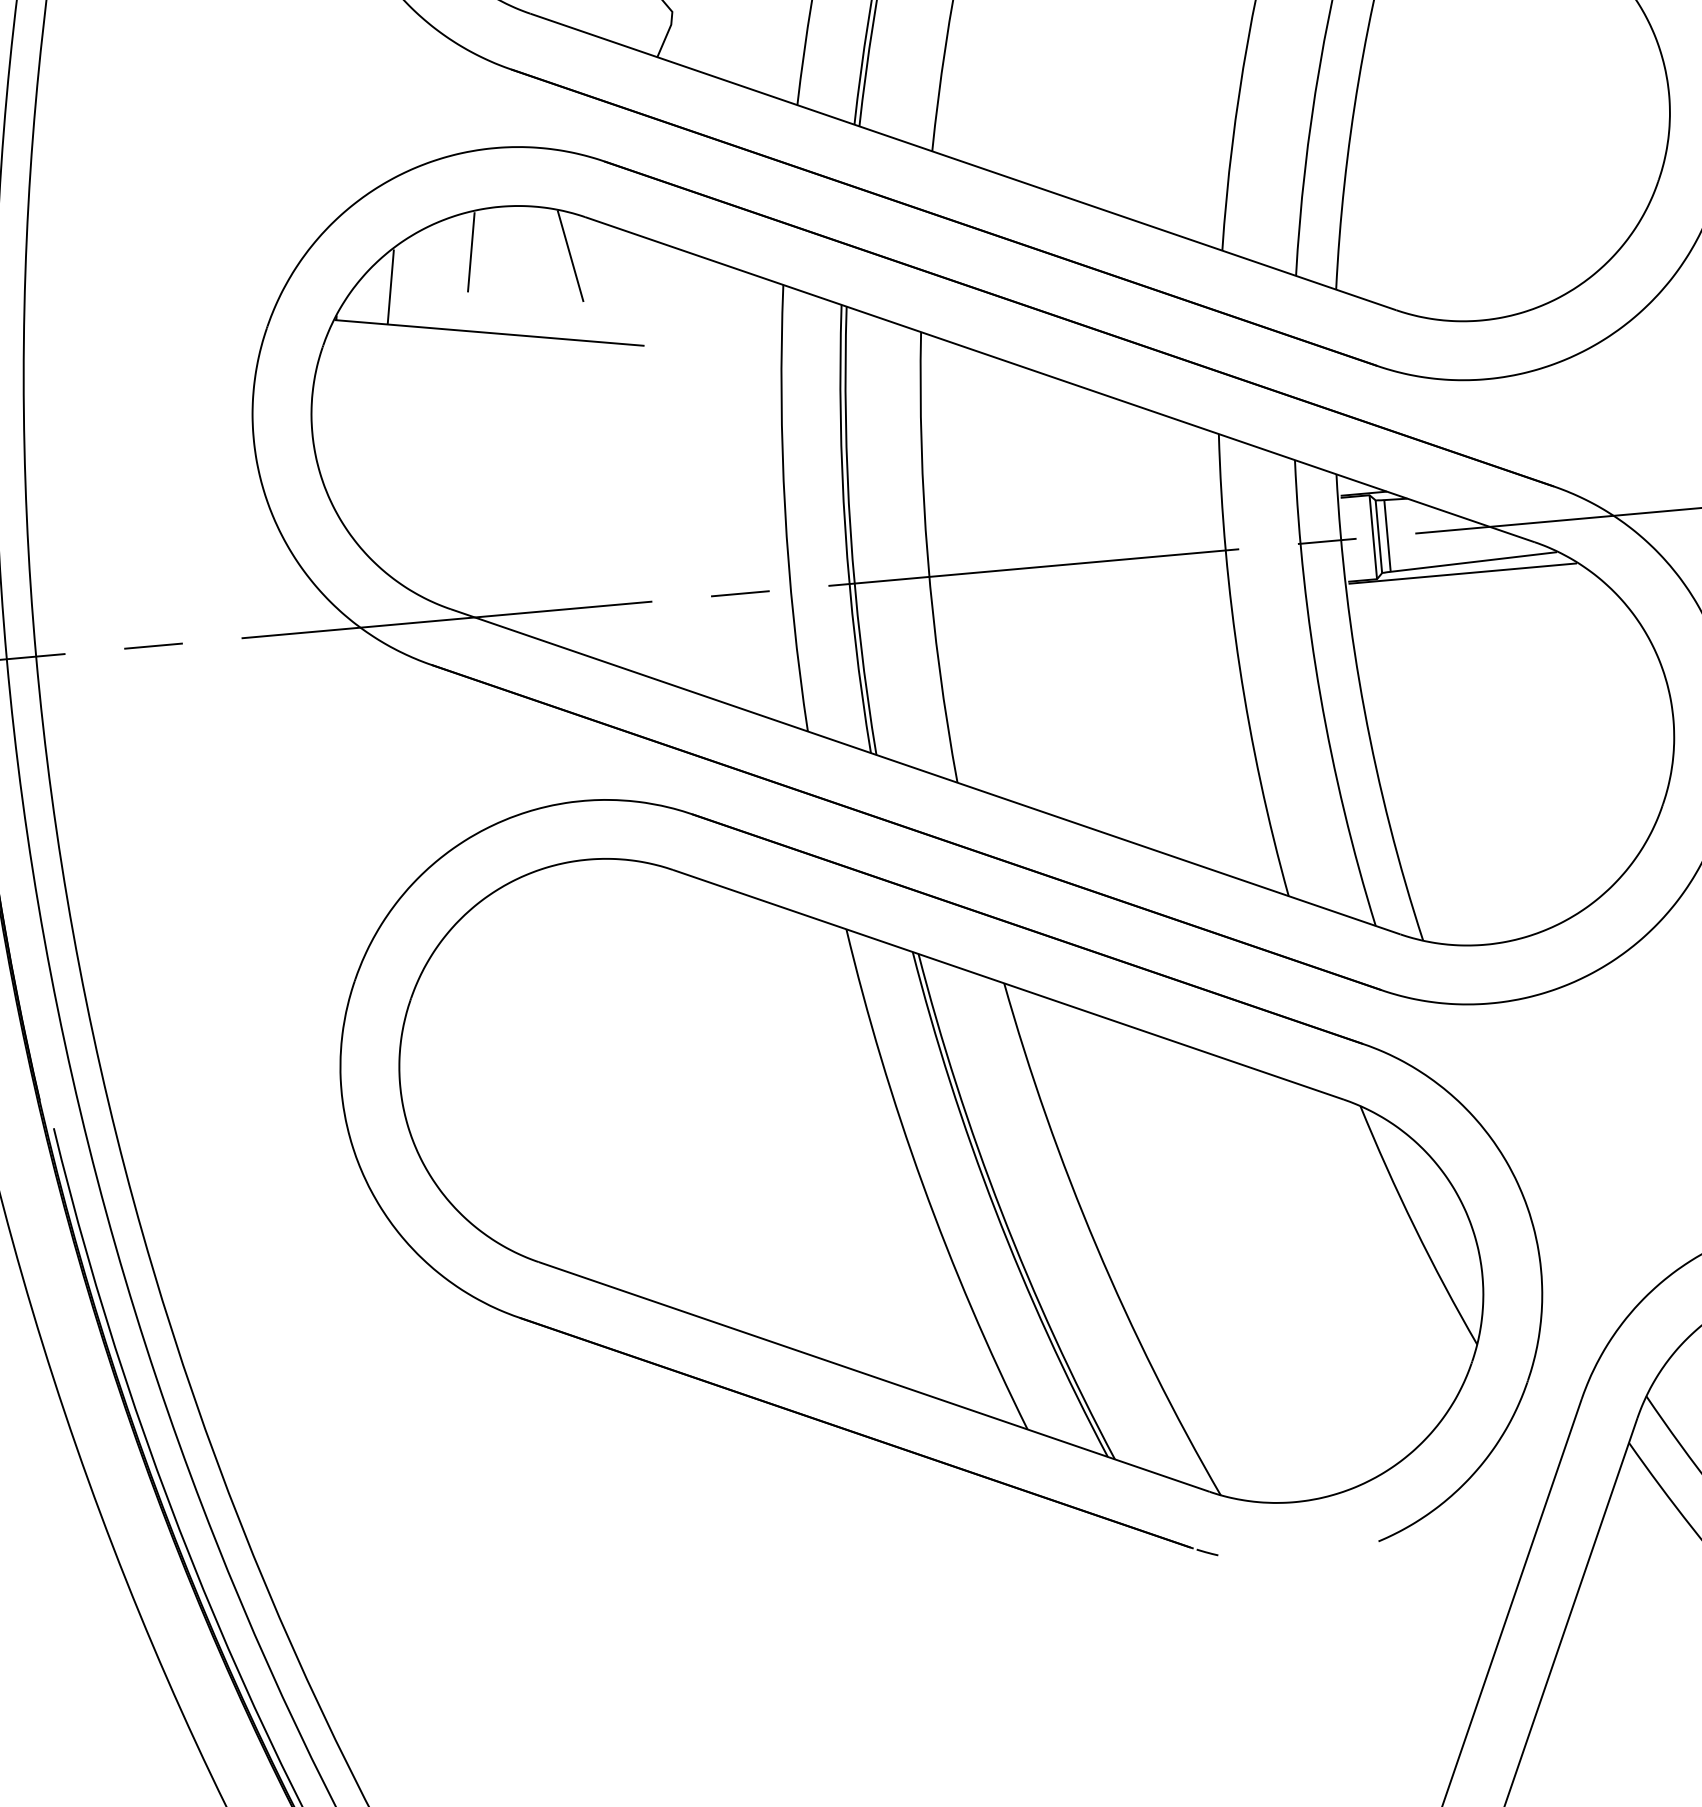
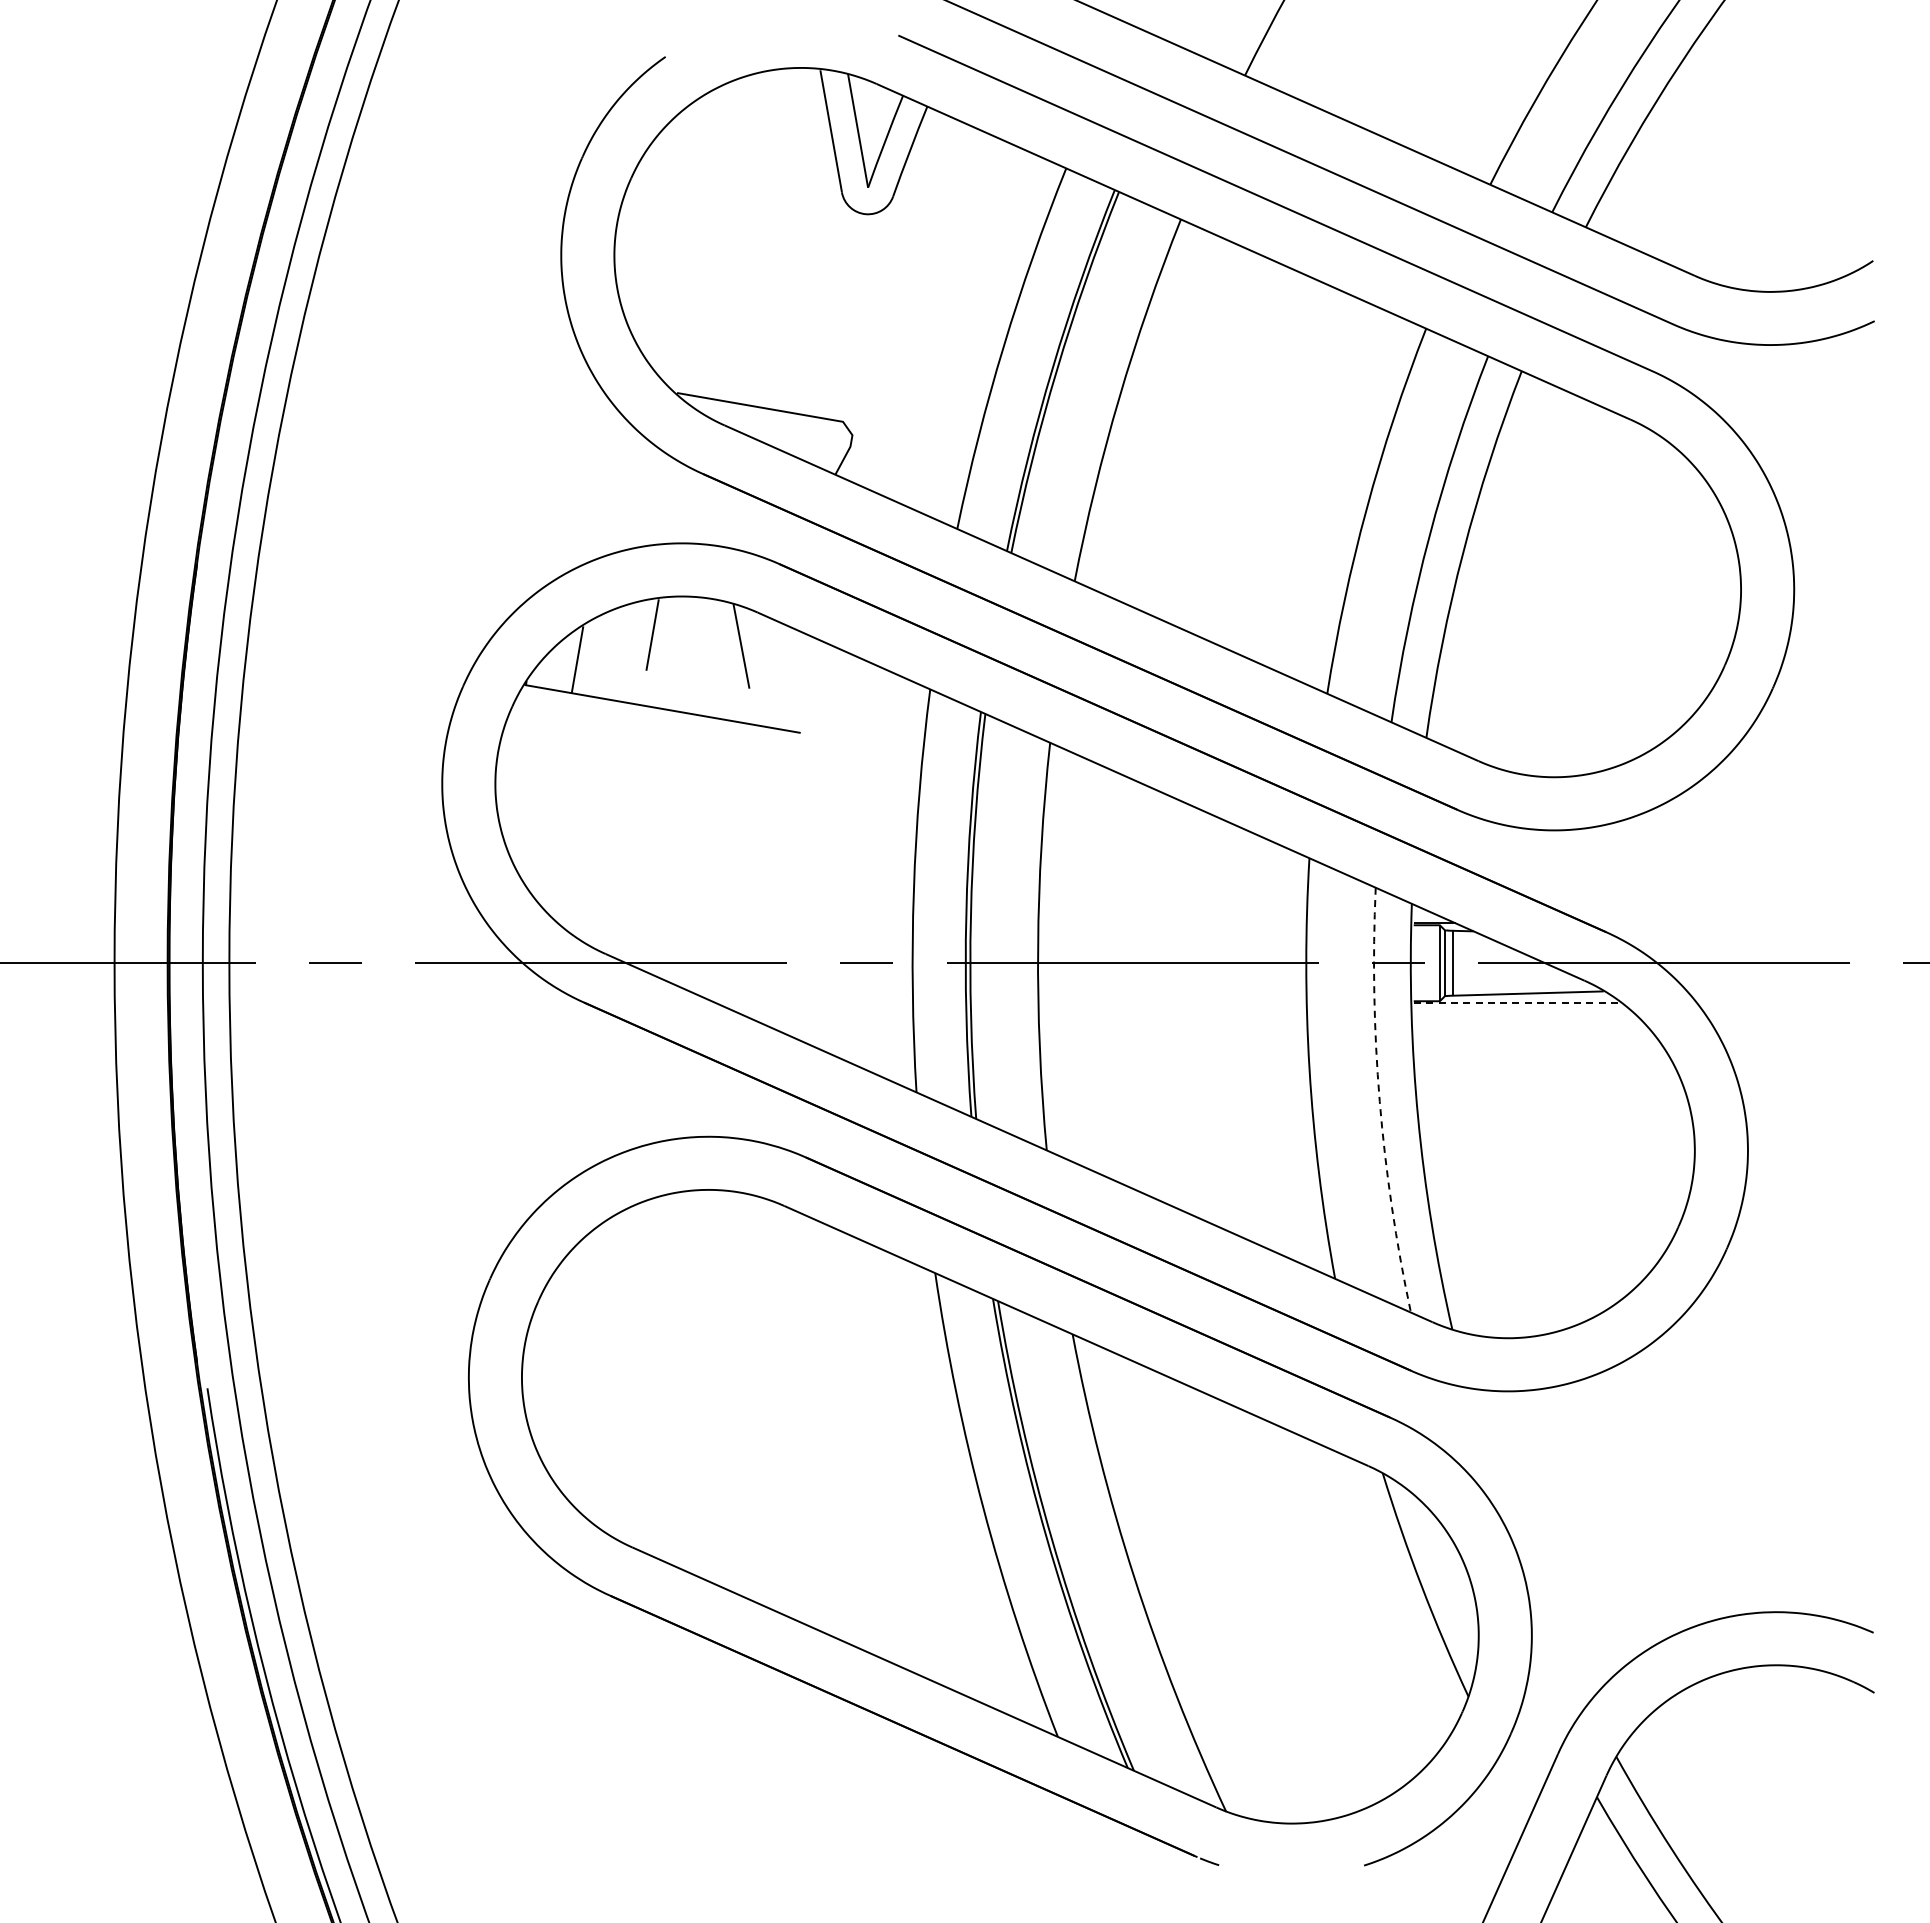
line: (1462, 574) -> (1517, 1003), solid -> dashed
arc: (1320, 695) -> (1379, 1101), solid -> dashed

